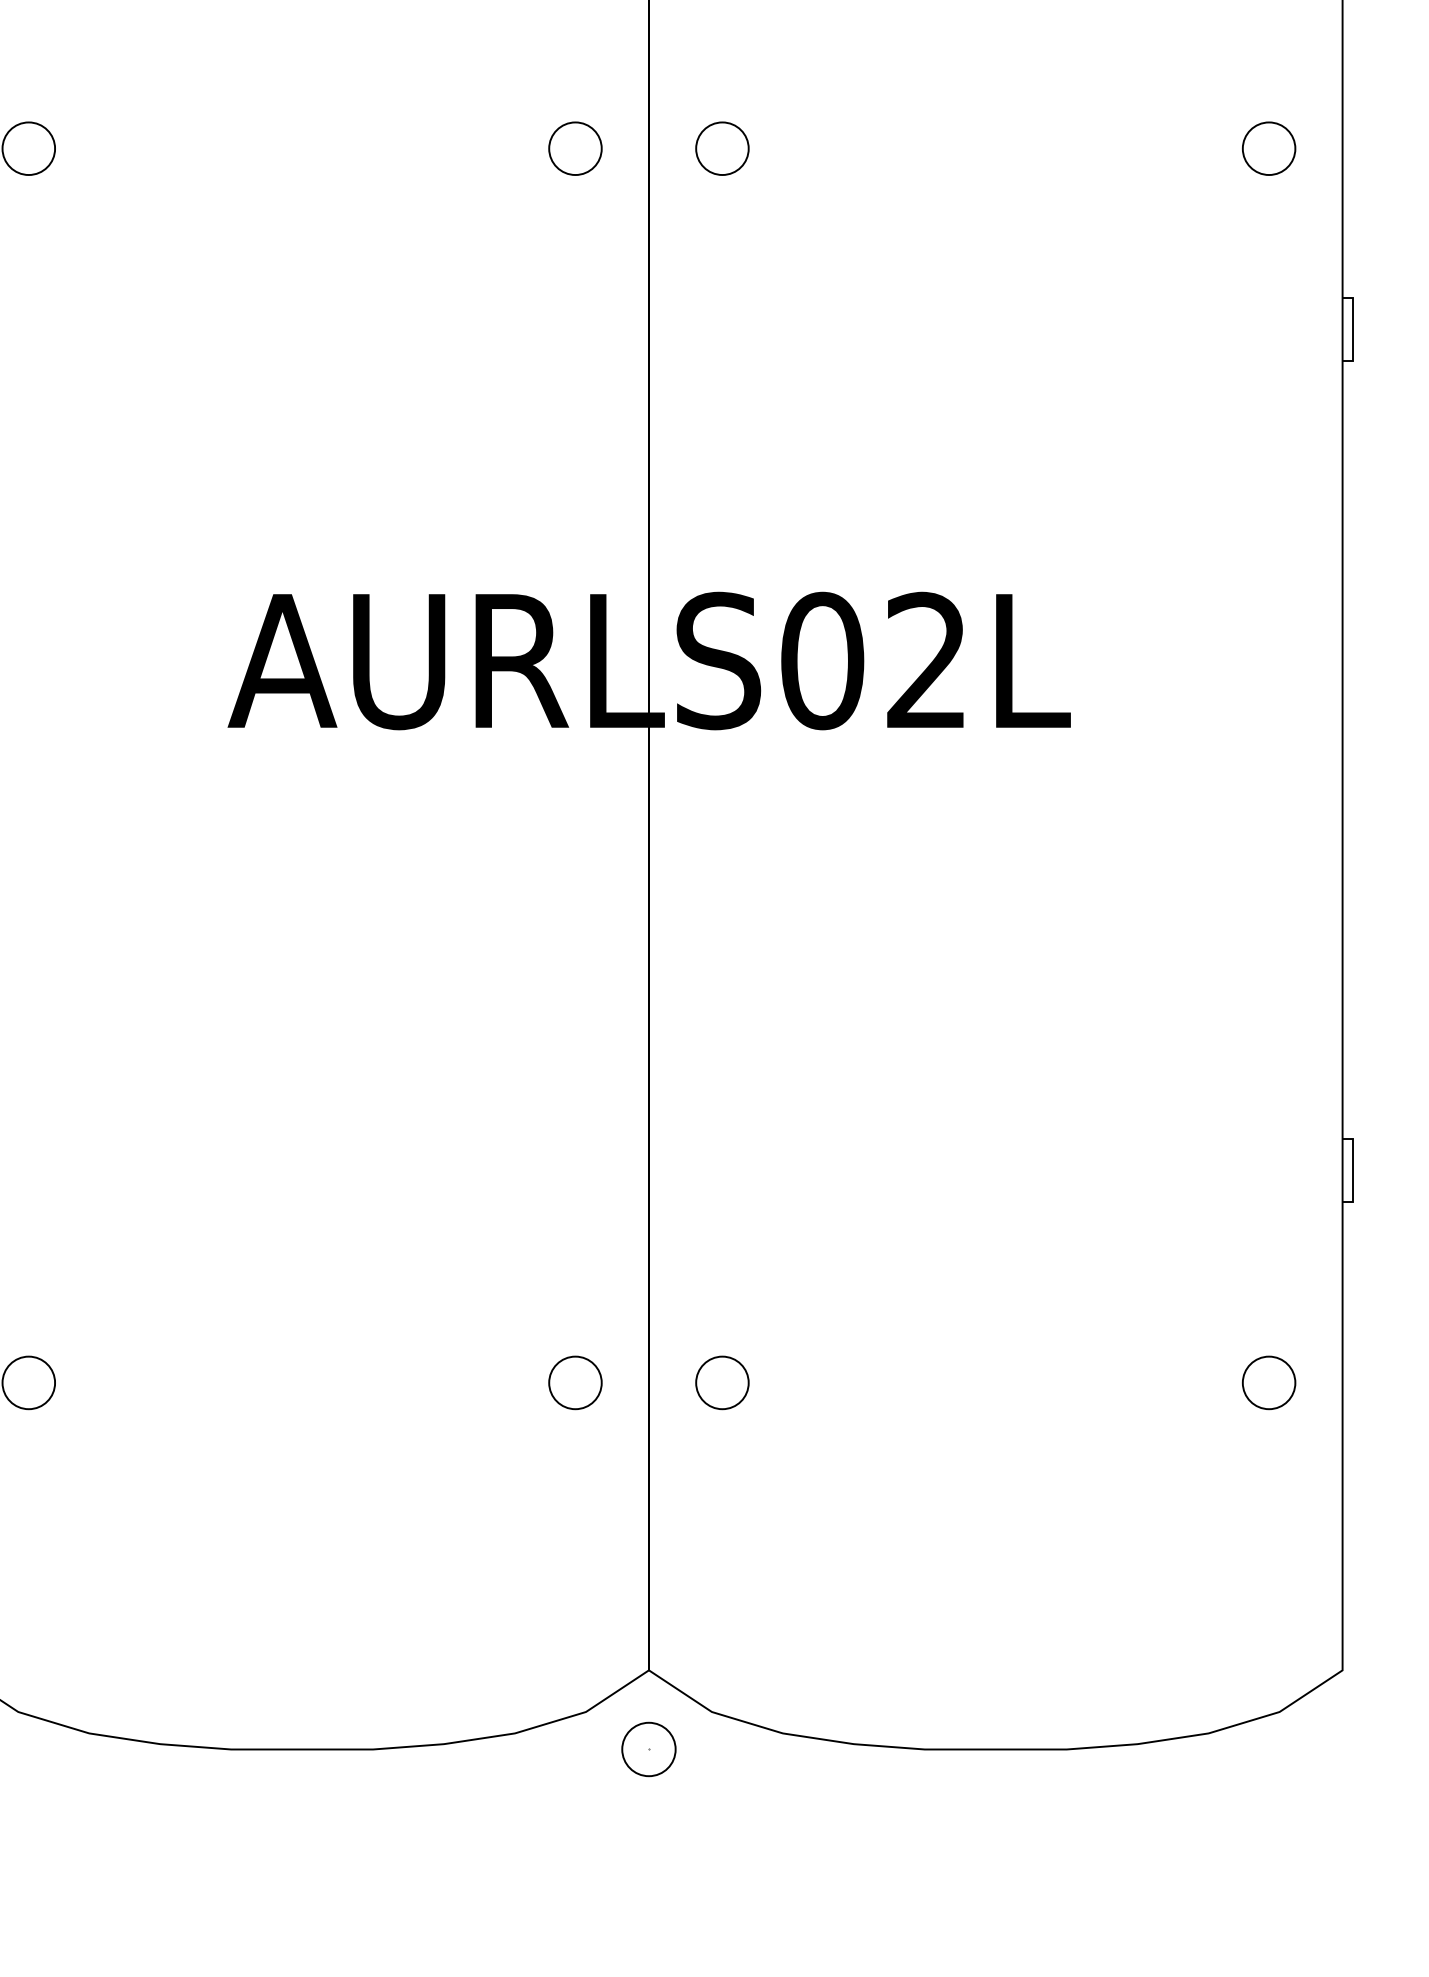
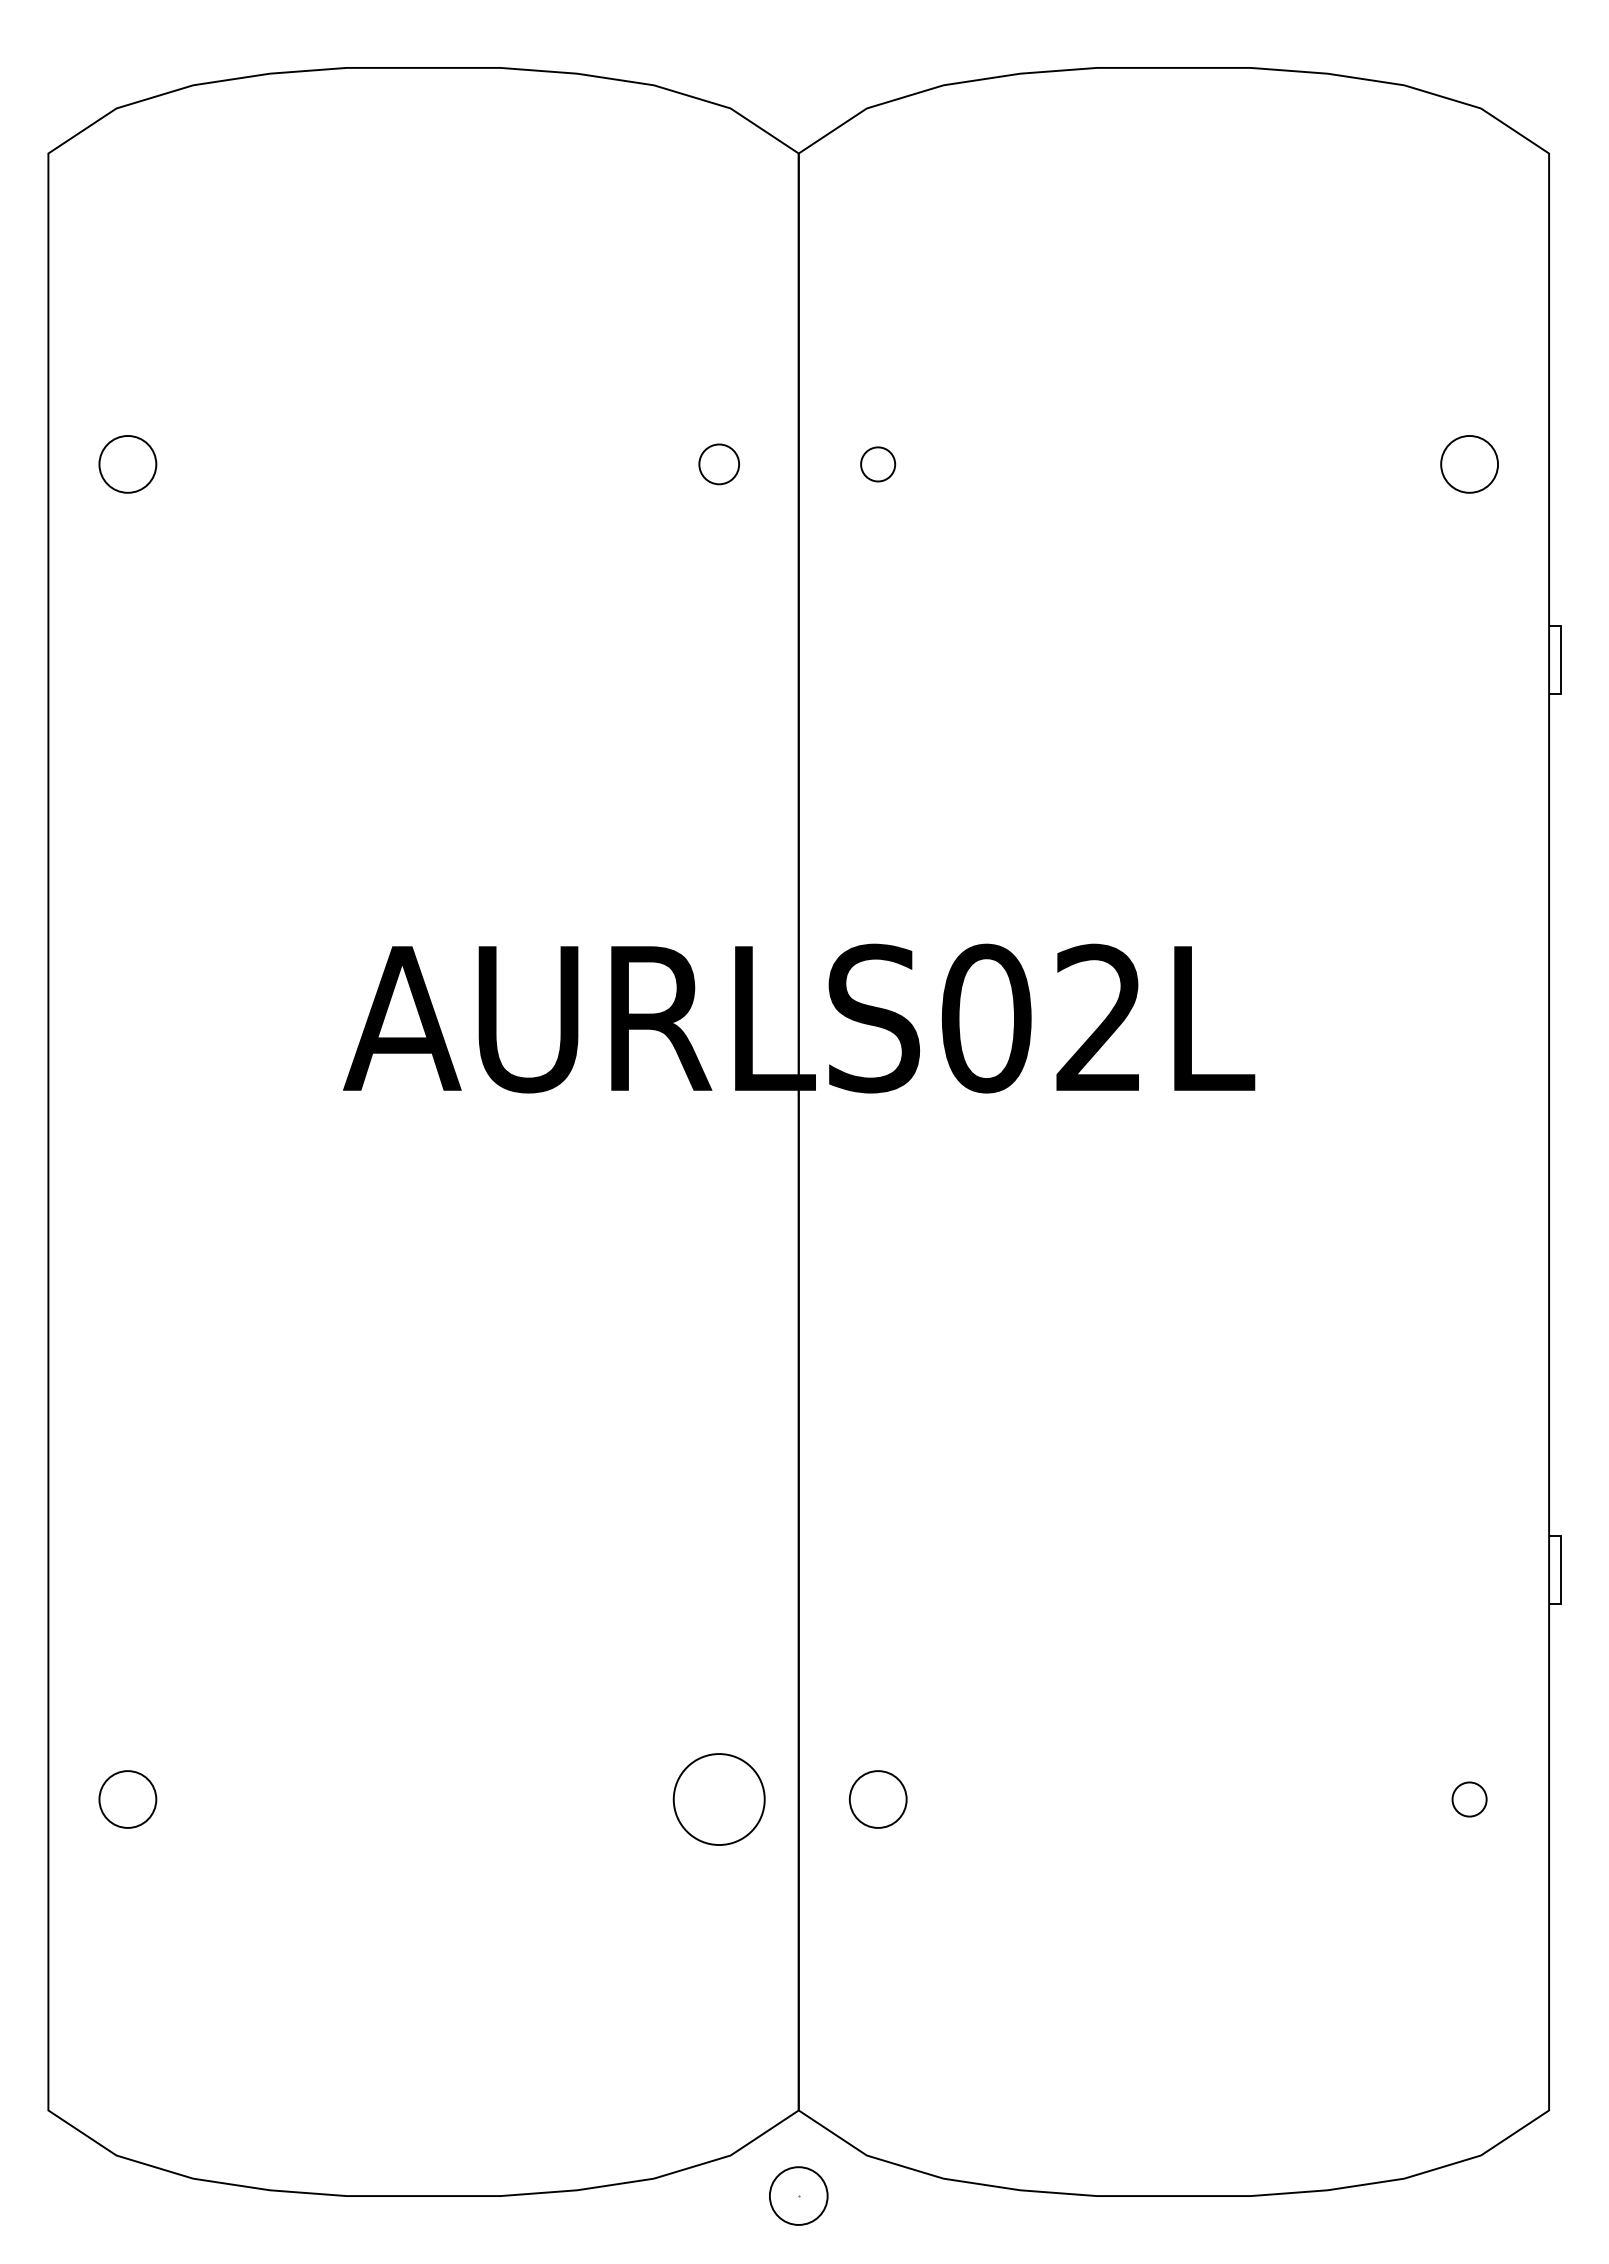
circle: (574, 147) -> (718, 463), size x0.7
circle: (721, 148) -> (877, 464), size x0.6
circle: (574, 1382) -> (718, 1799), size x1.6
circle: (1269, 1382) -> (1469, 1799), size x0.6

